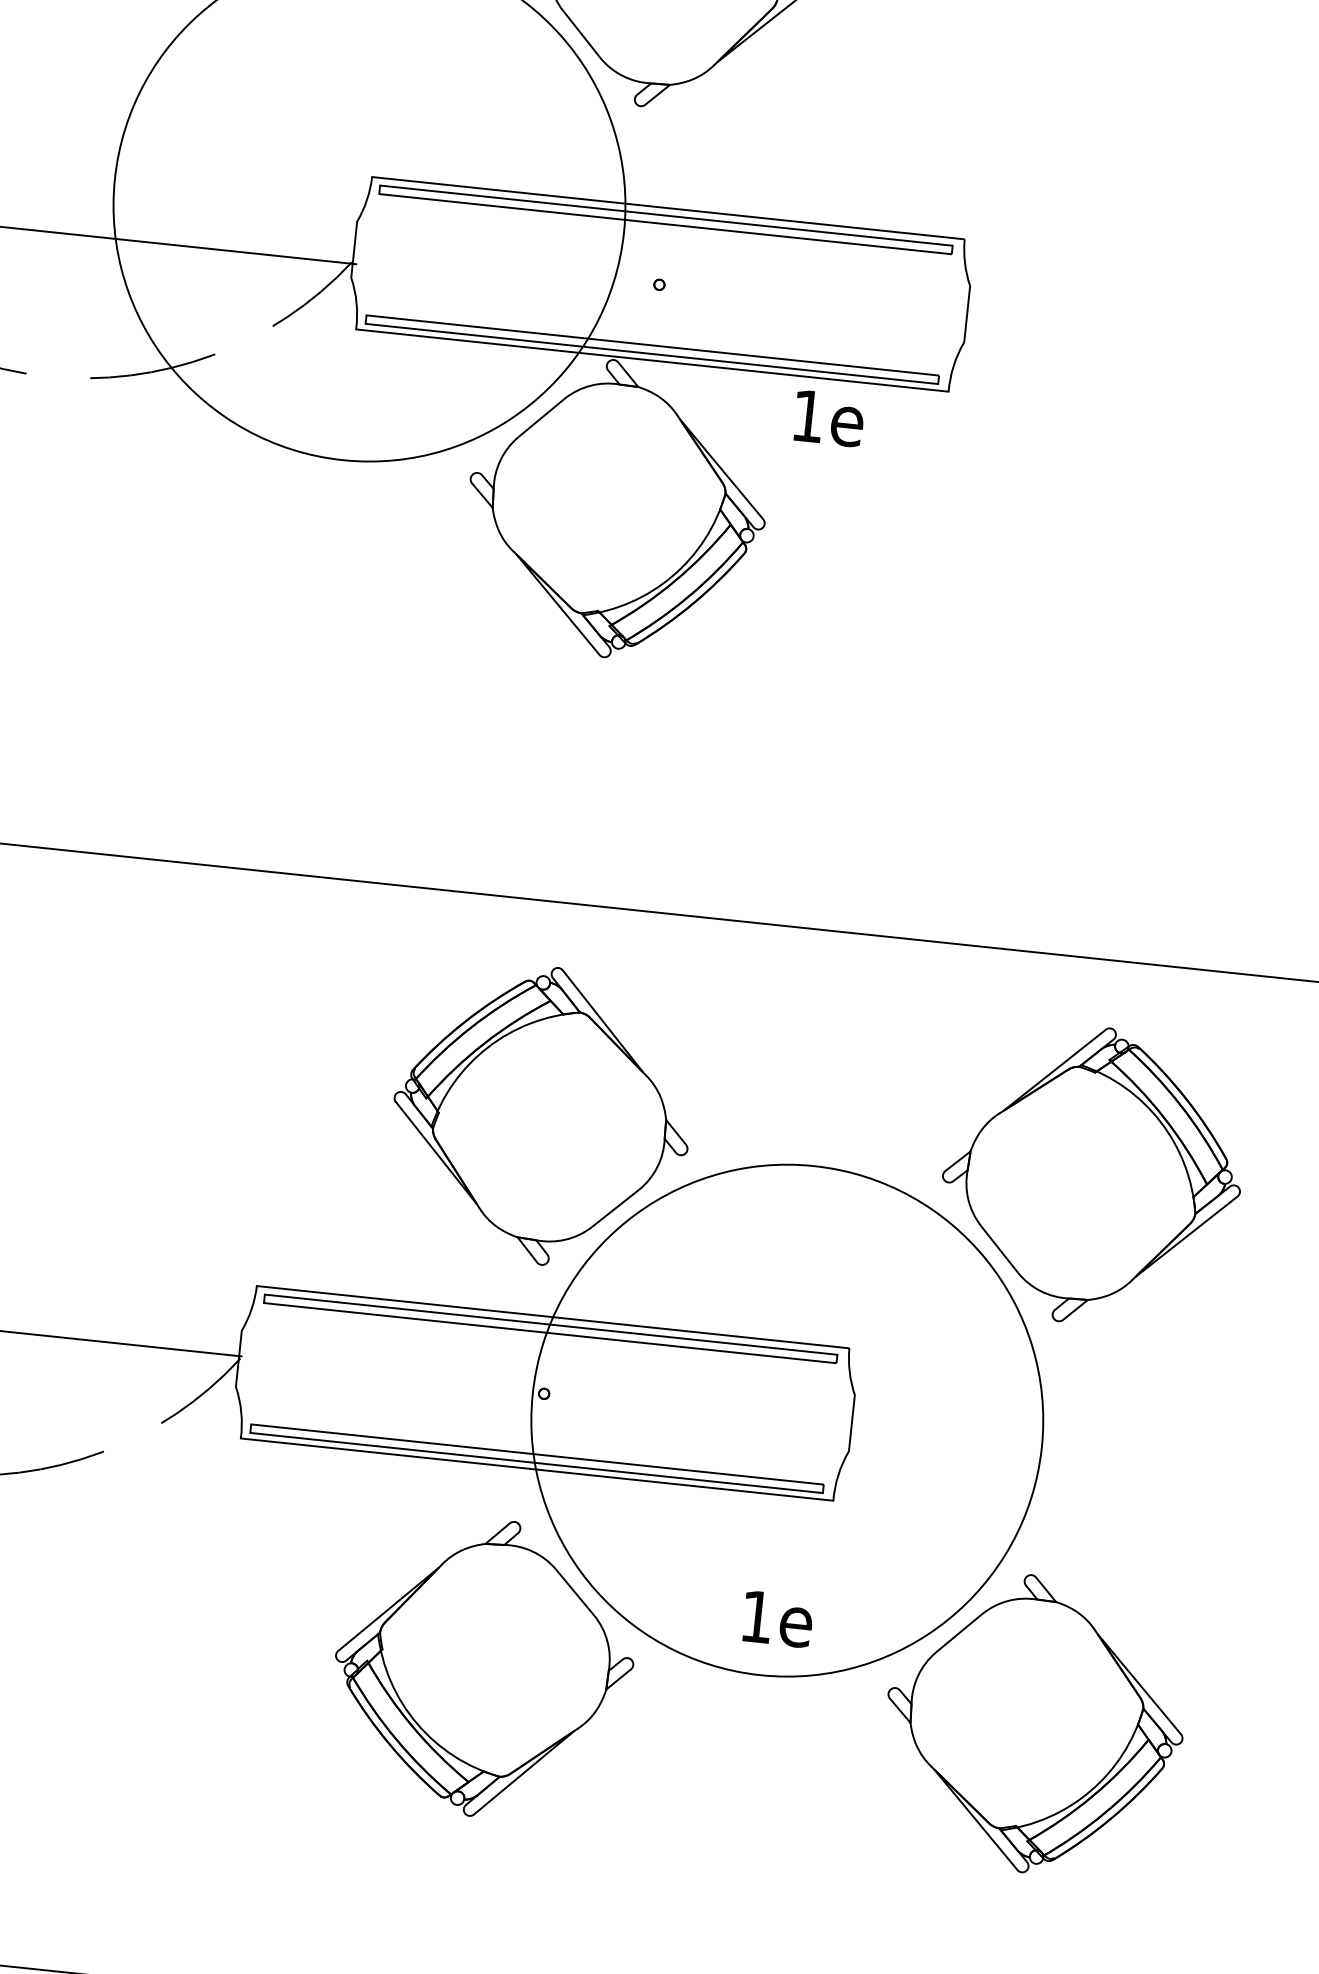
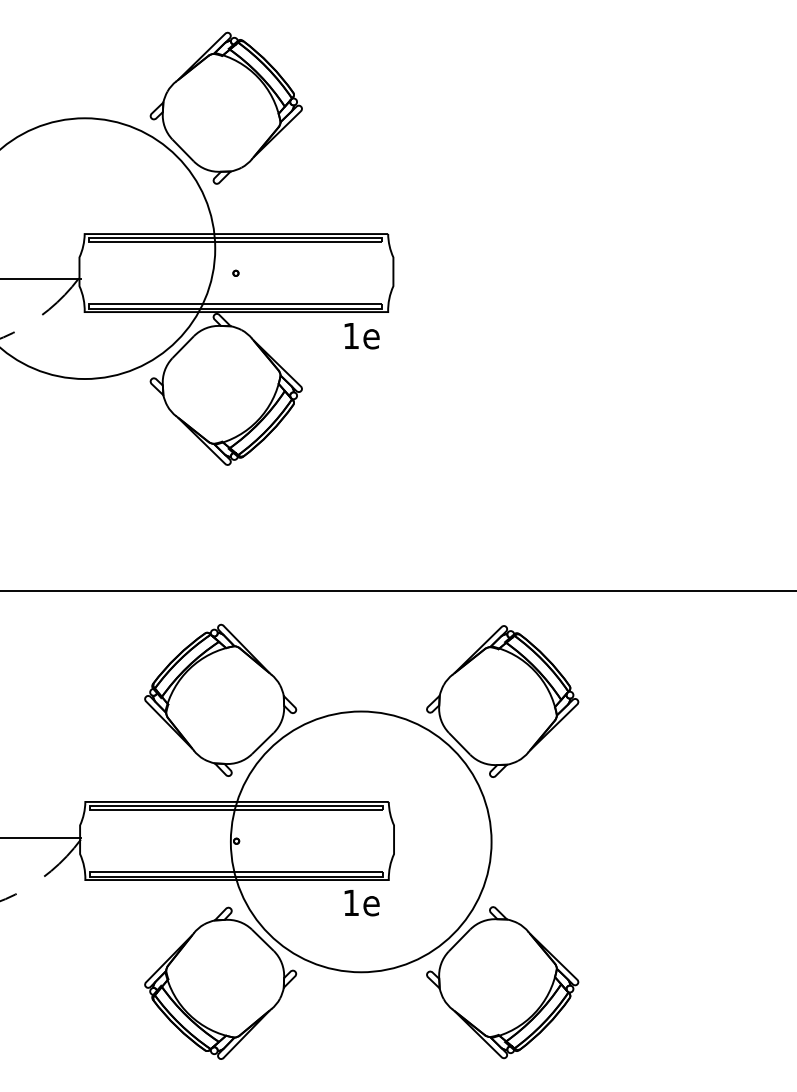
text: (827, 419) -> (361, 336), moved
text: (776, 1620) -> (361, 903), moved

